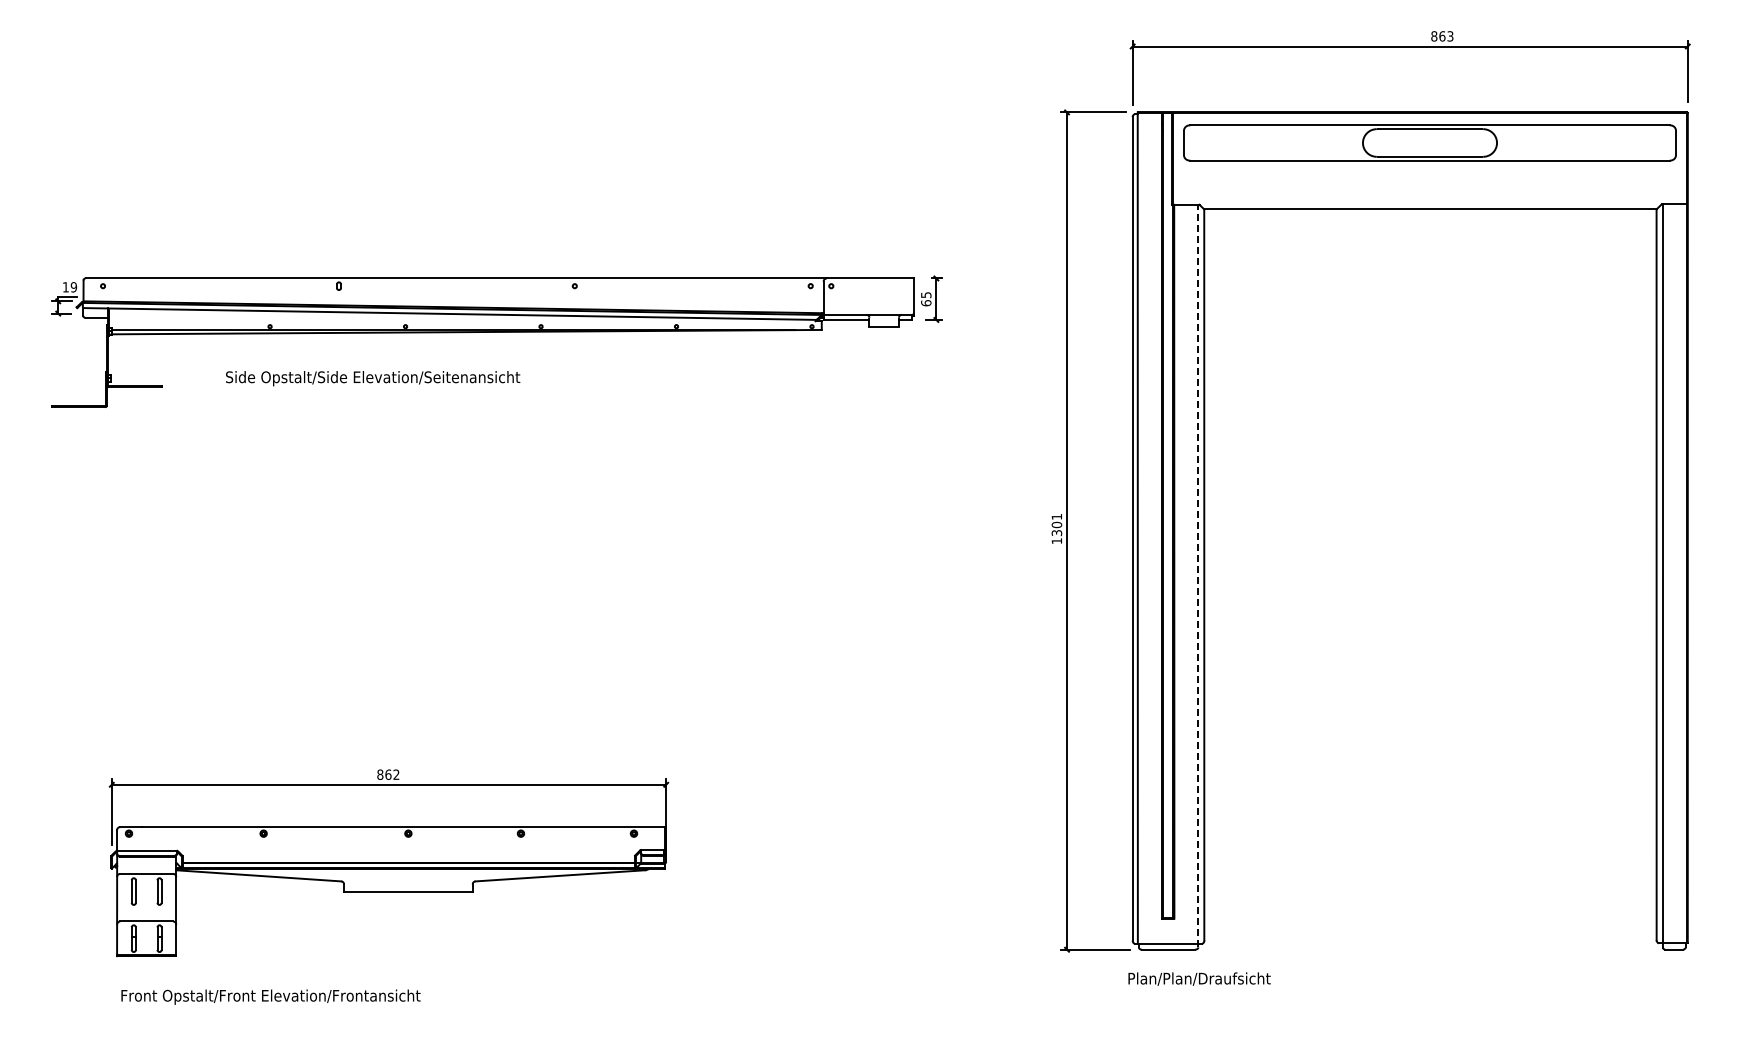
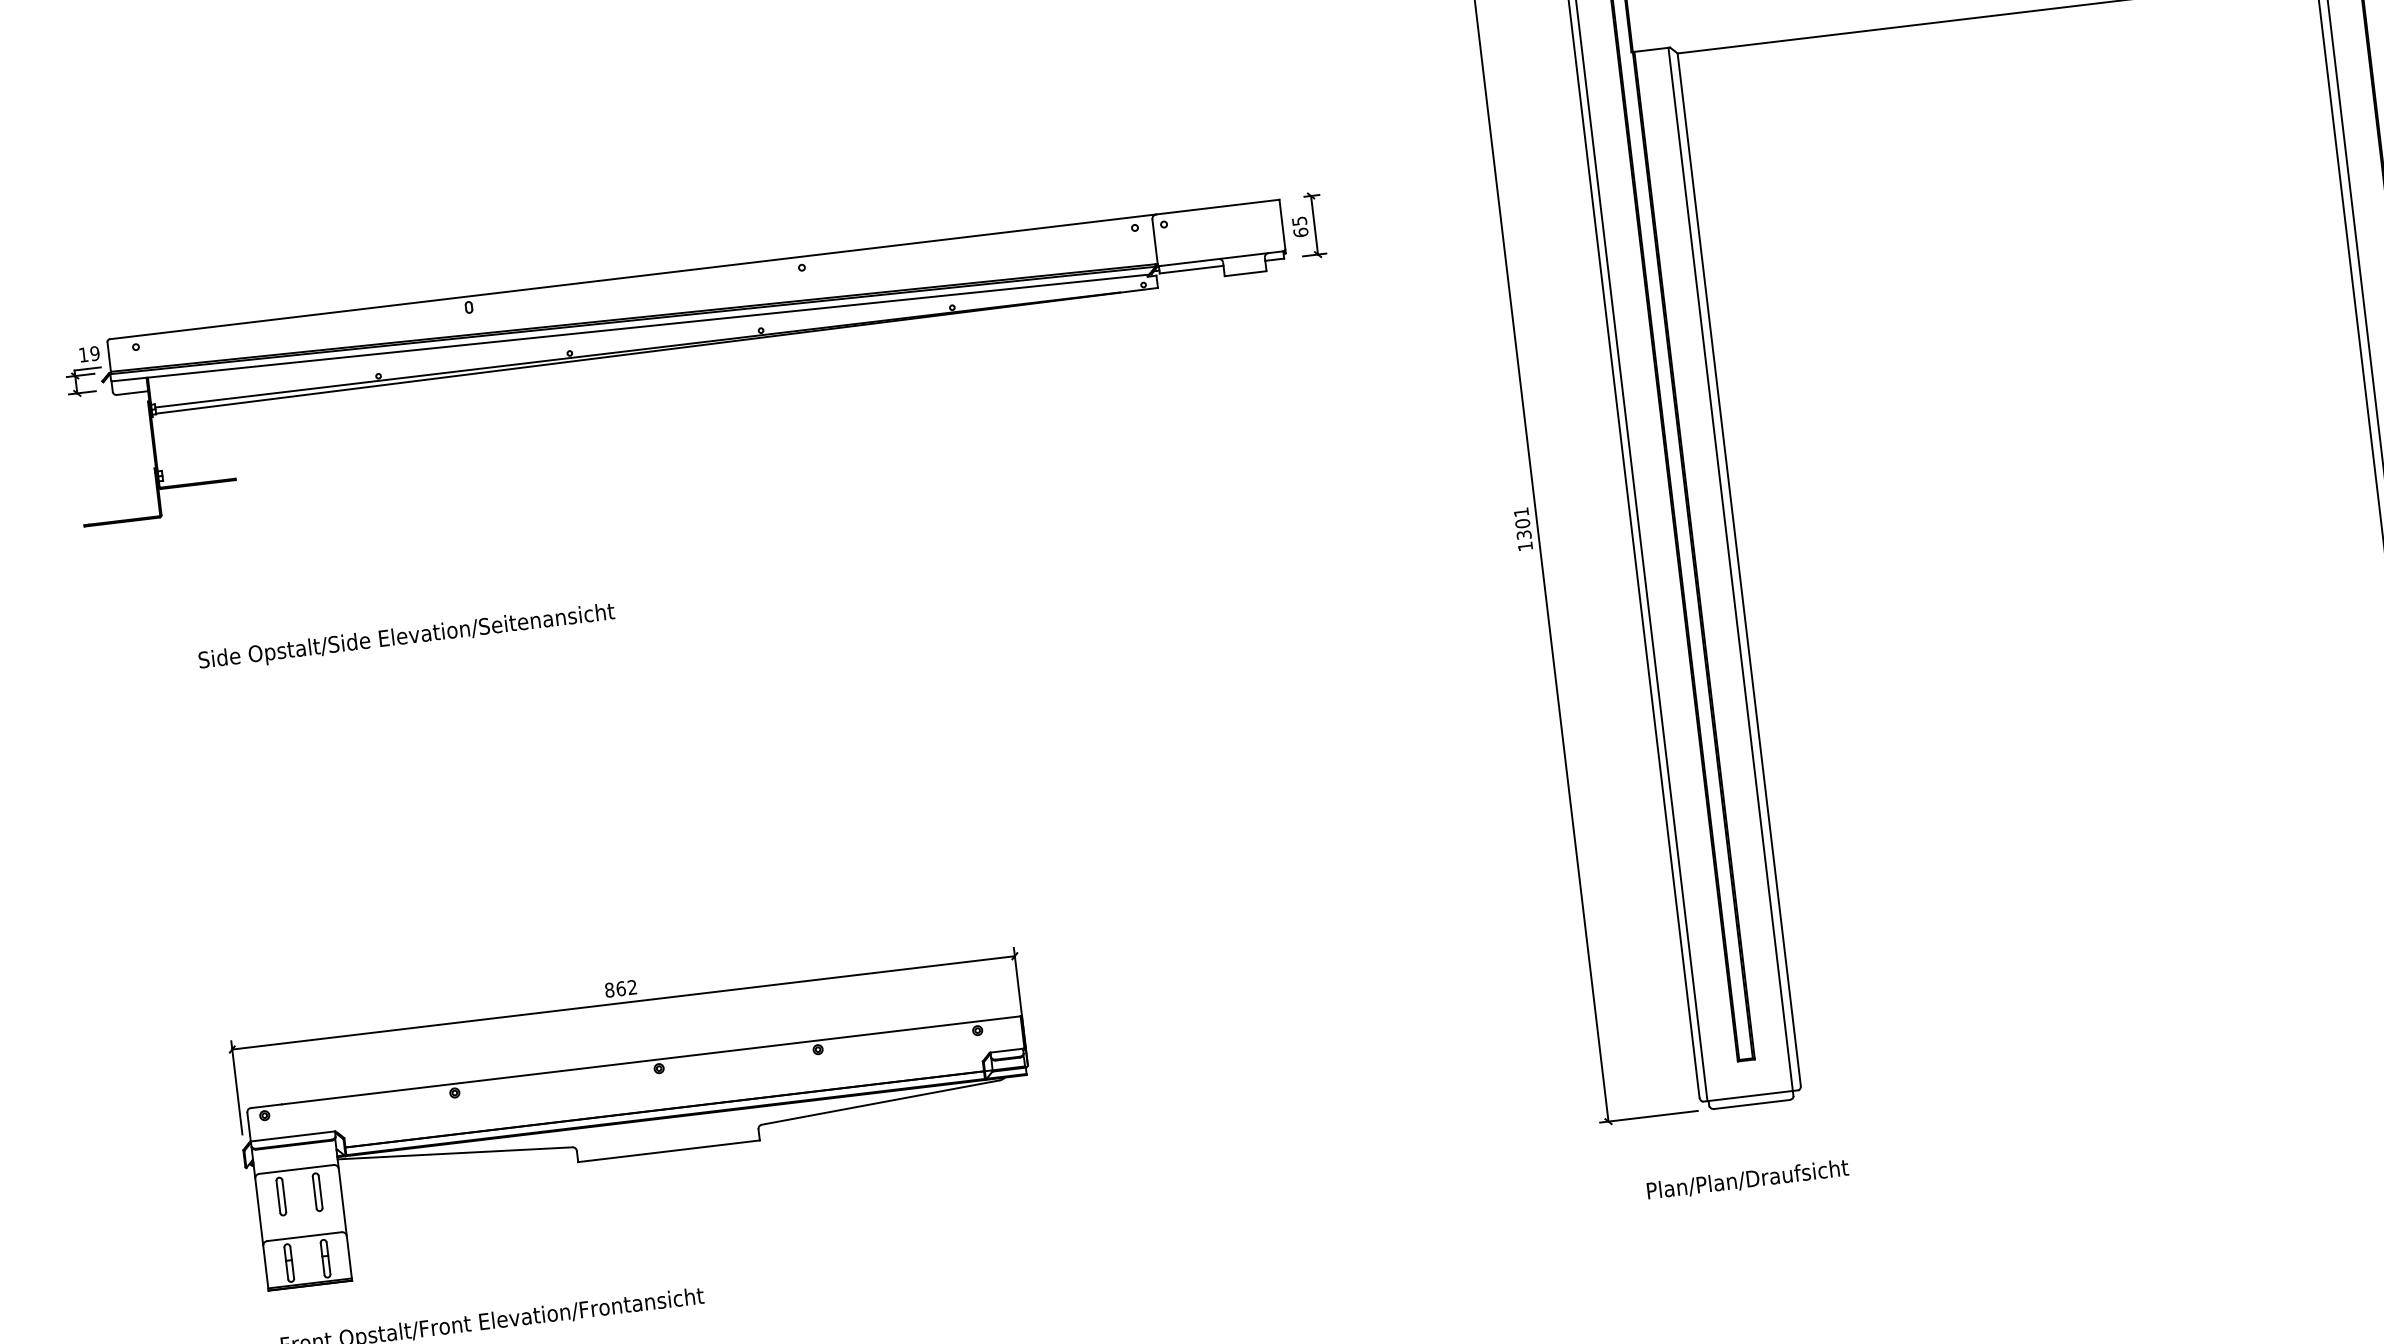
text: (373, 378) -> (407, 637), moved
line: (1198, 575) -> (1731, 571), dashed -> solid
text: (1199, 978) -> (1747, 1179), moved

